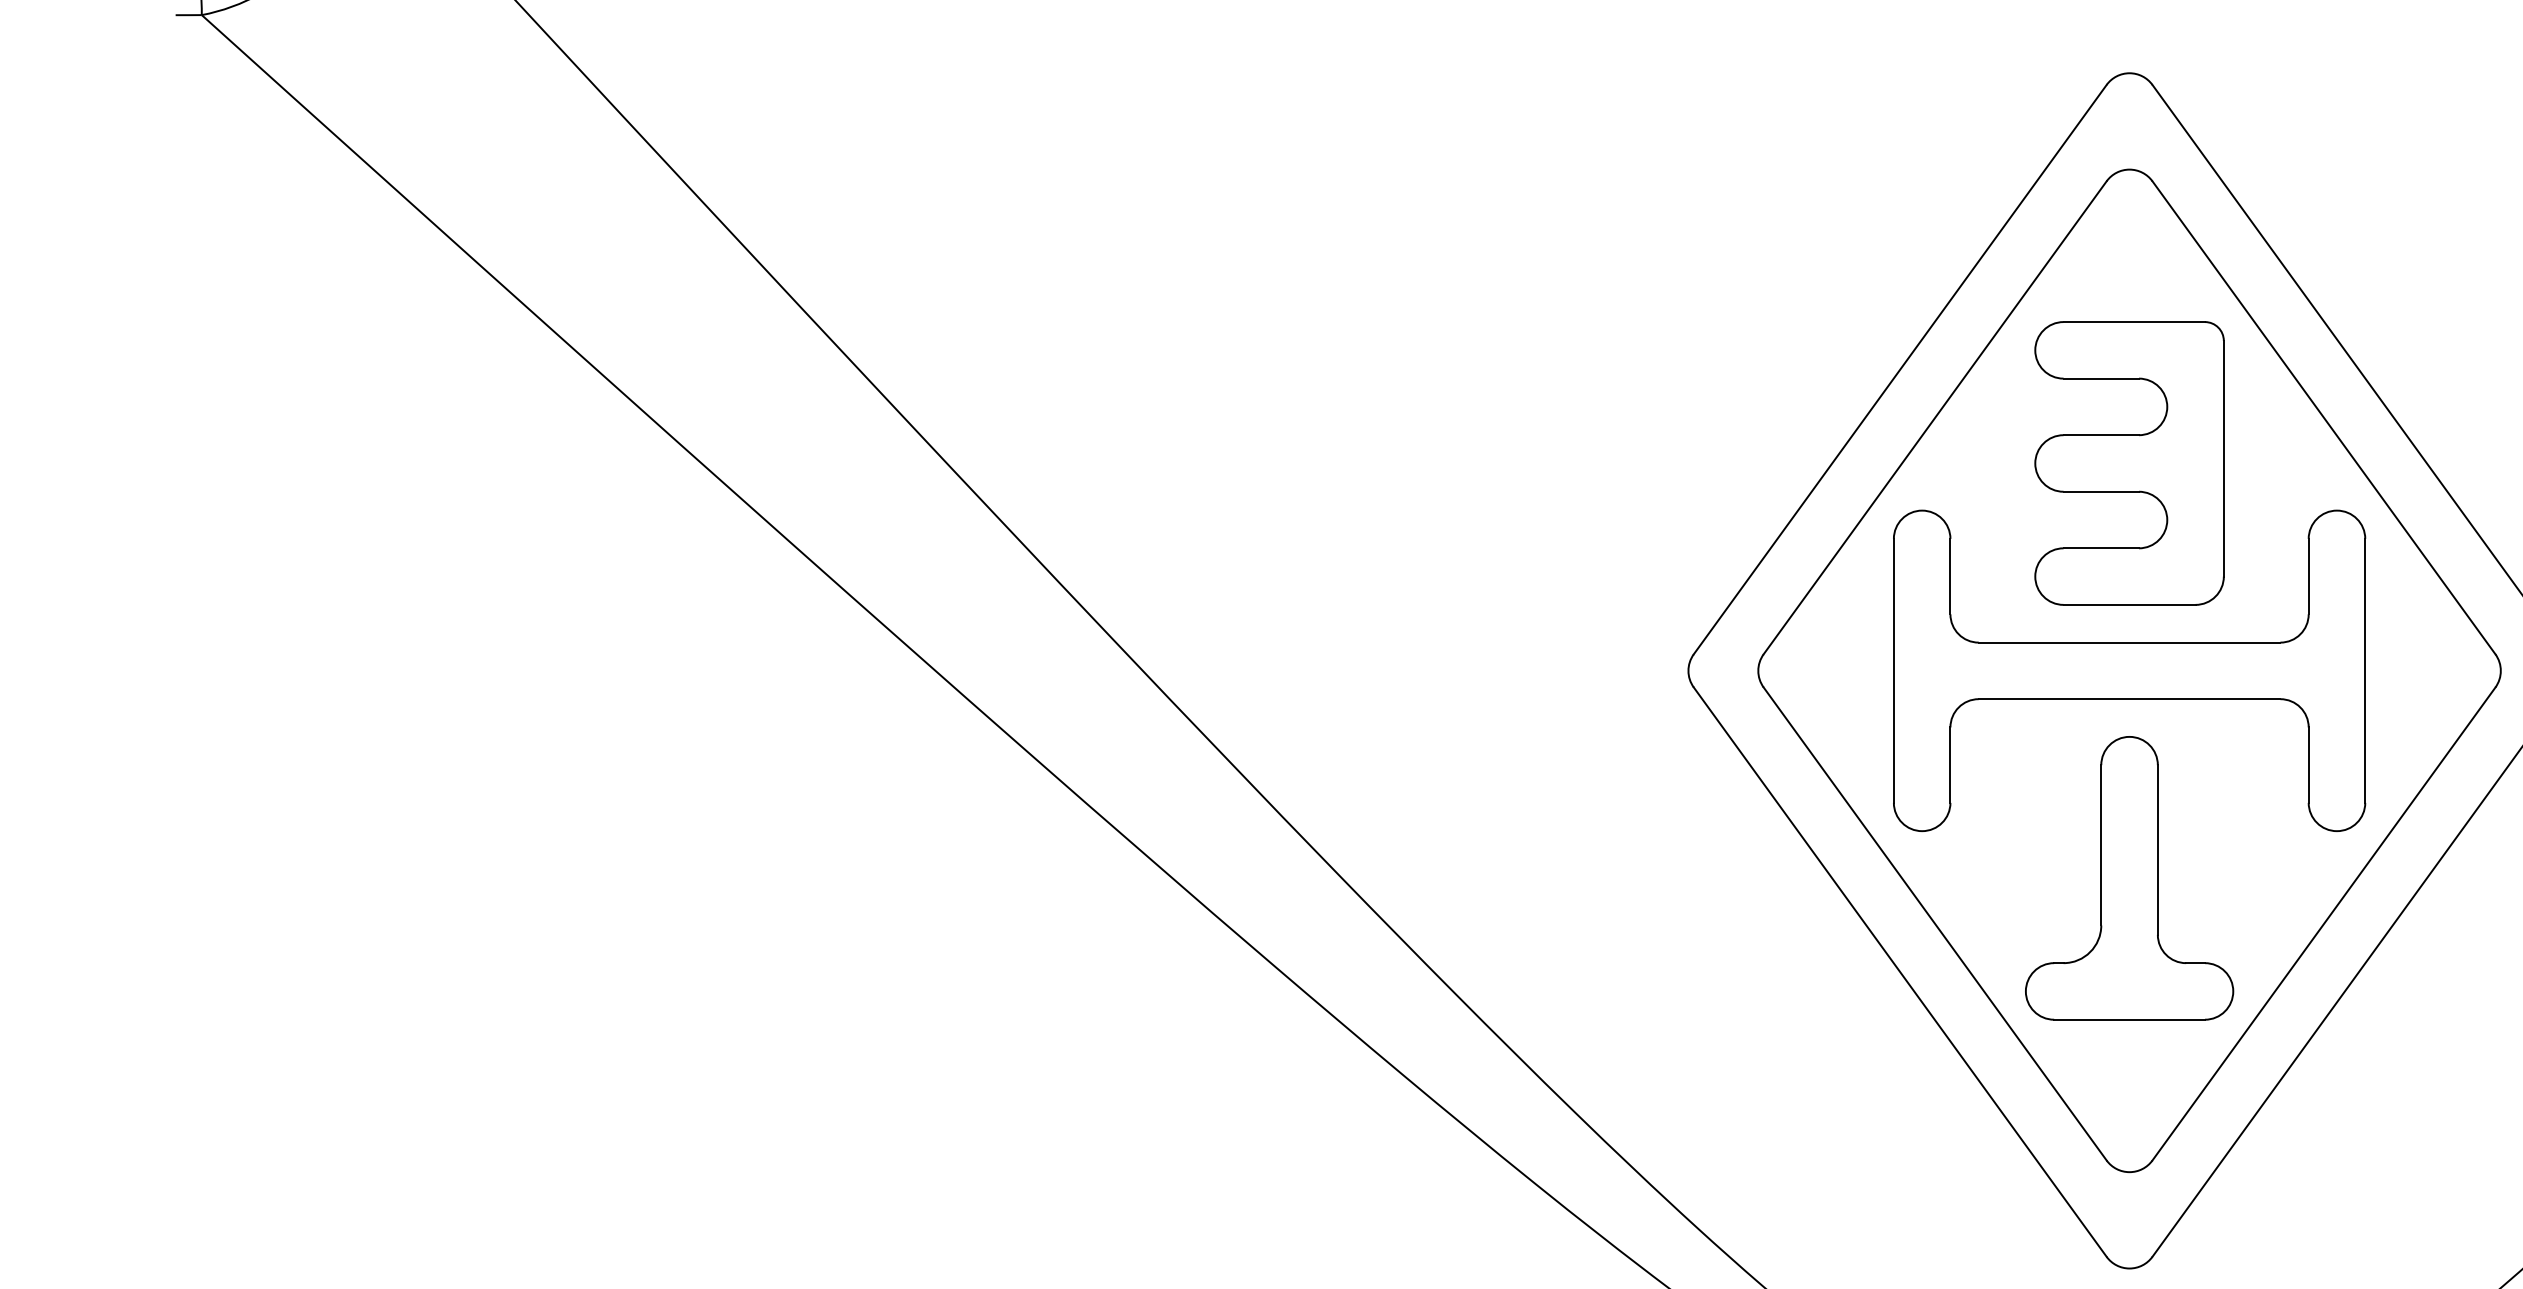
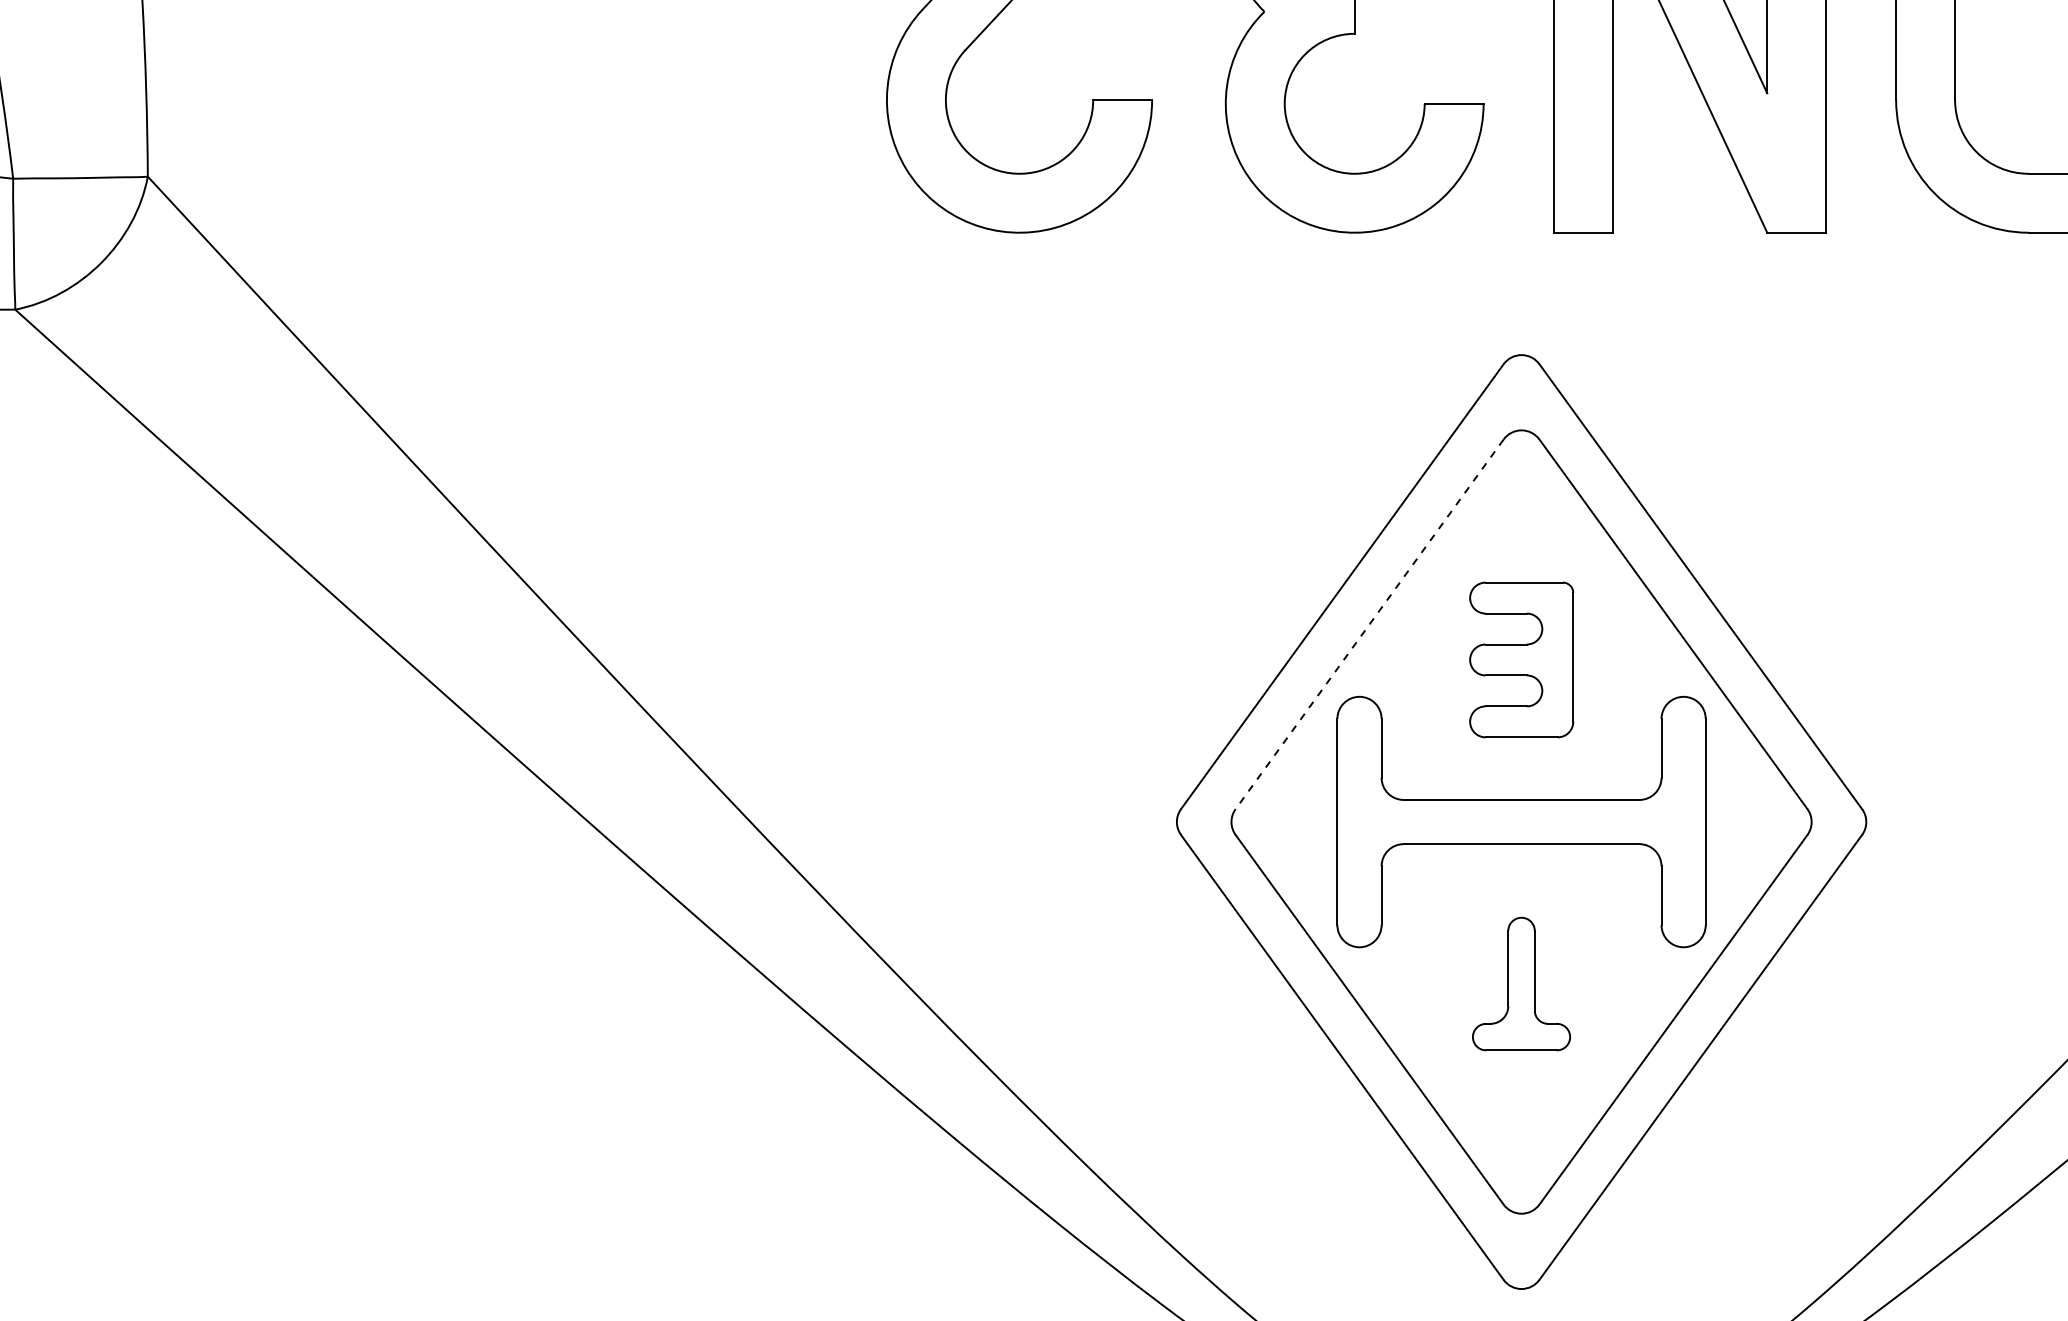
line: (1934, 418) -> (1369, 624), solid -> dashed
part: (2129, 462) -> (1521, 659), size x0.7
part: (2129, 877) -> (1521, 983), size x0.6

